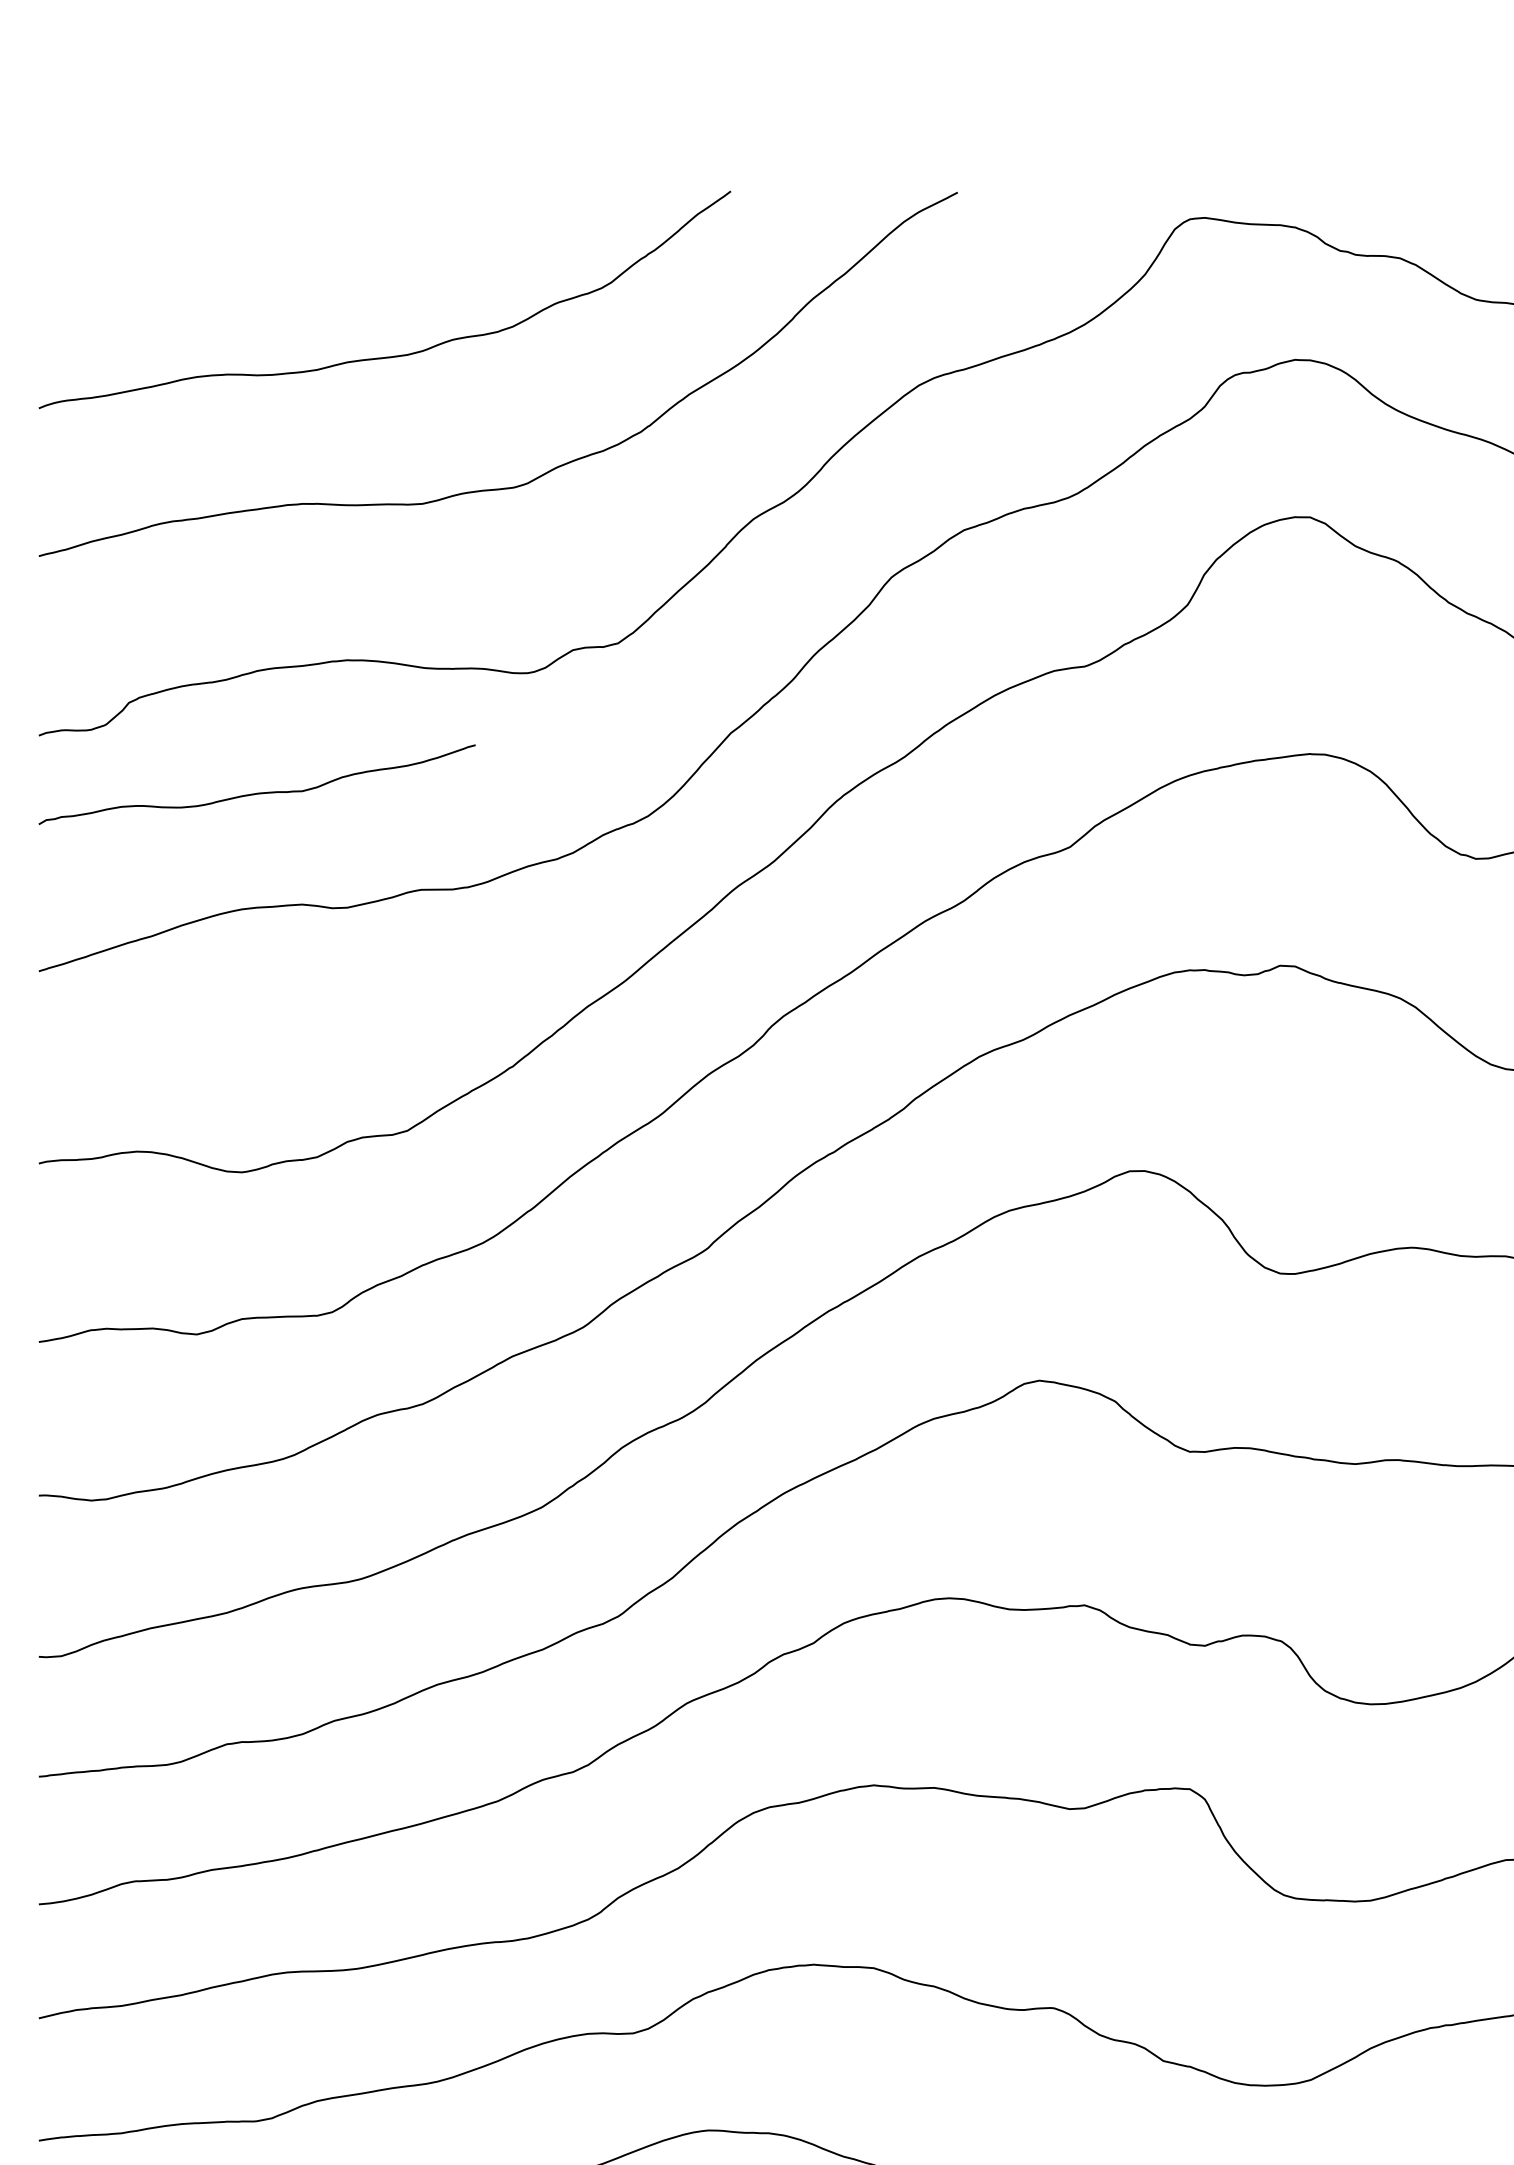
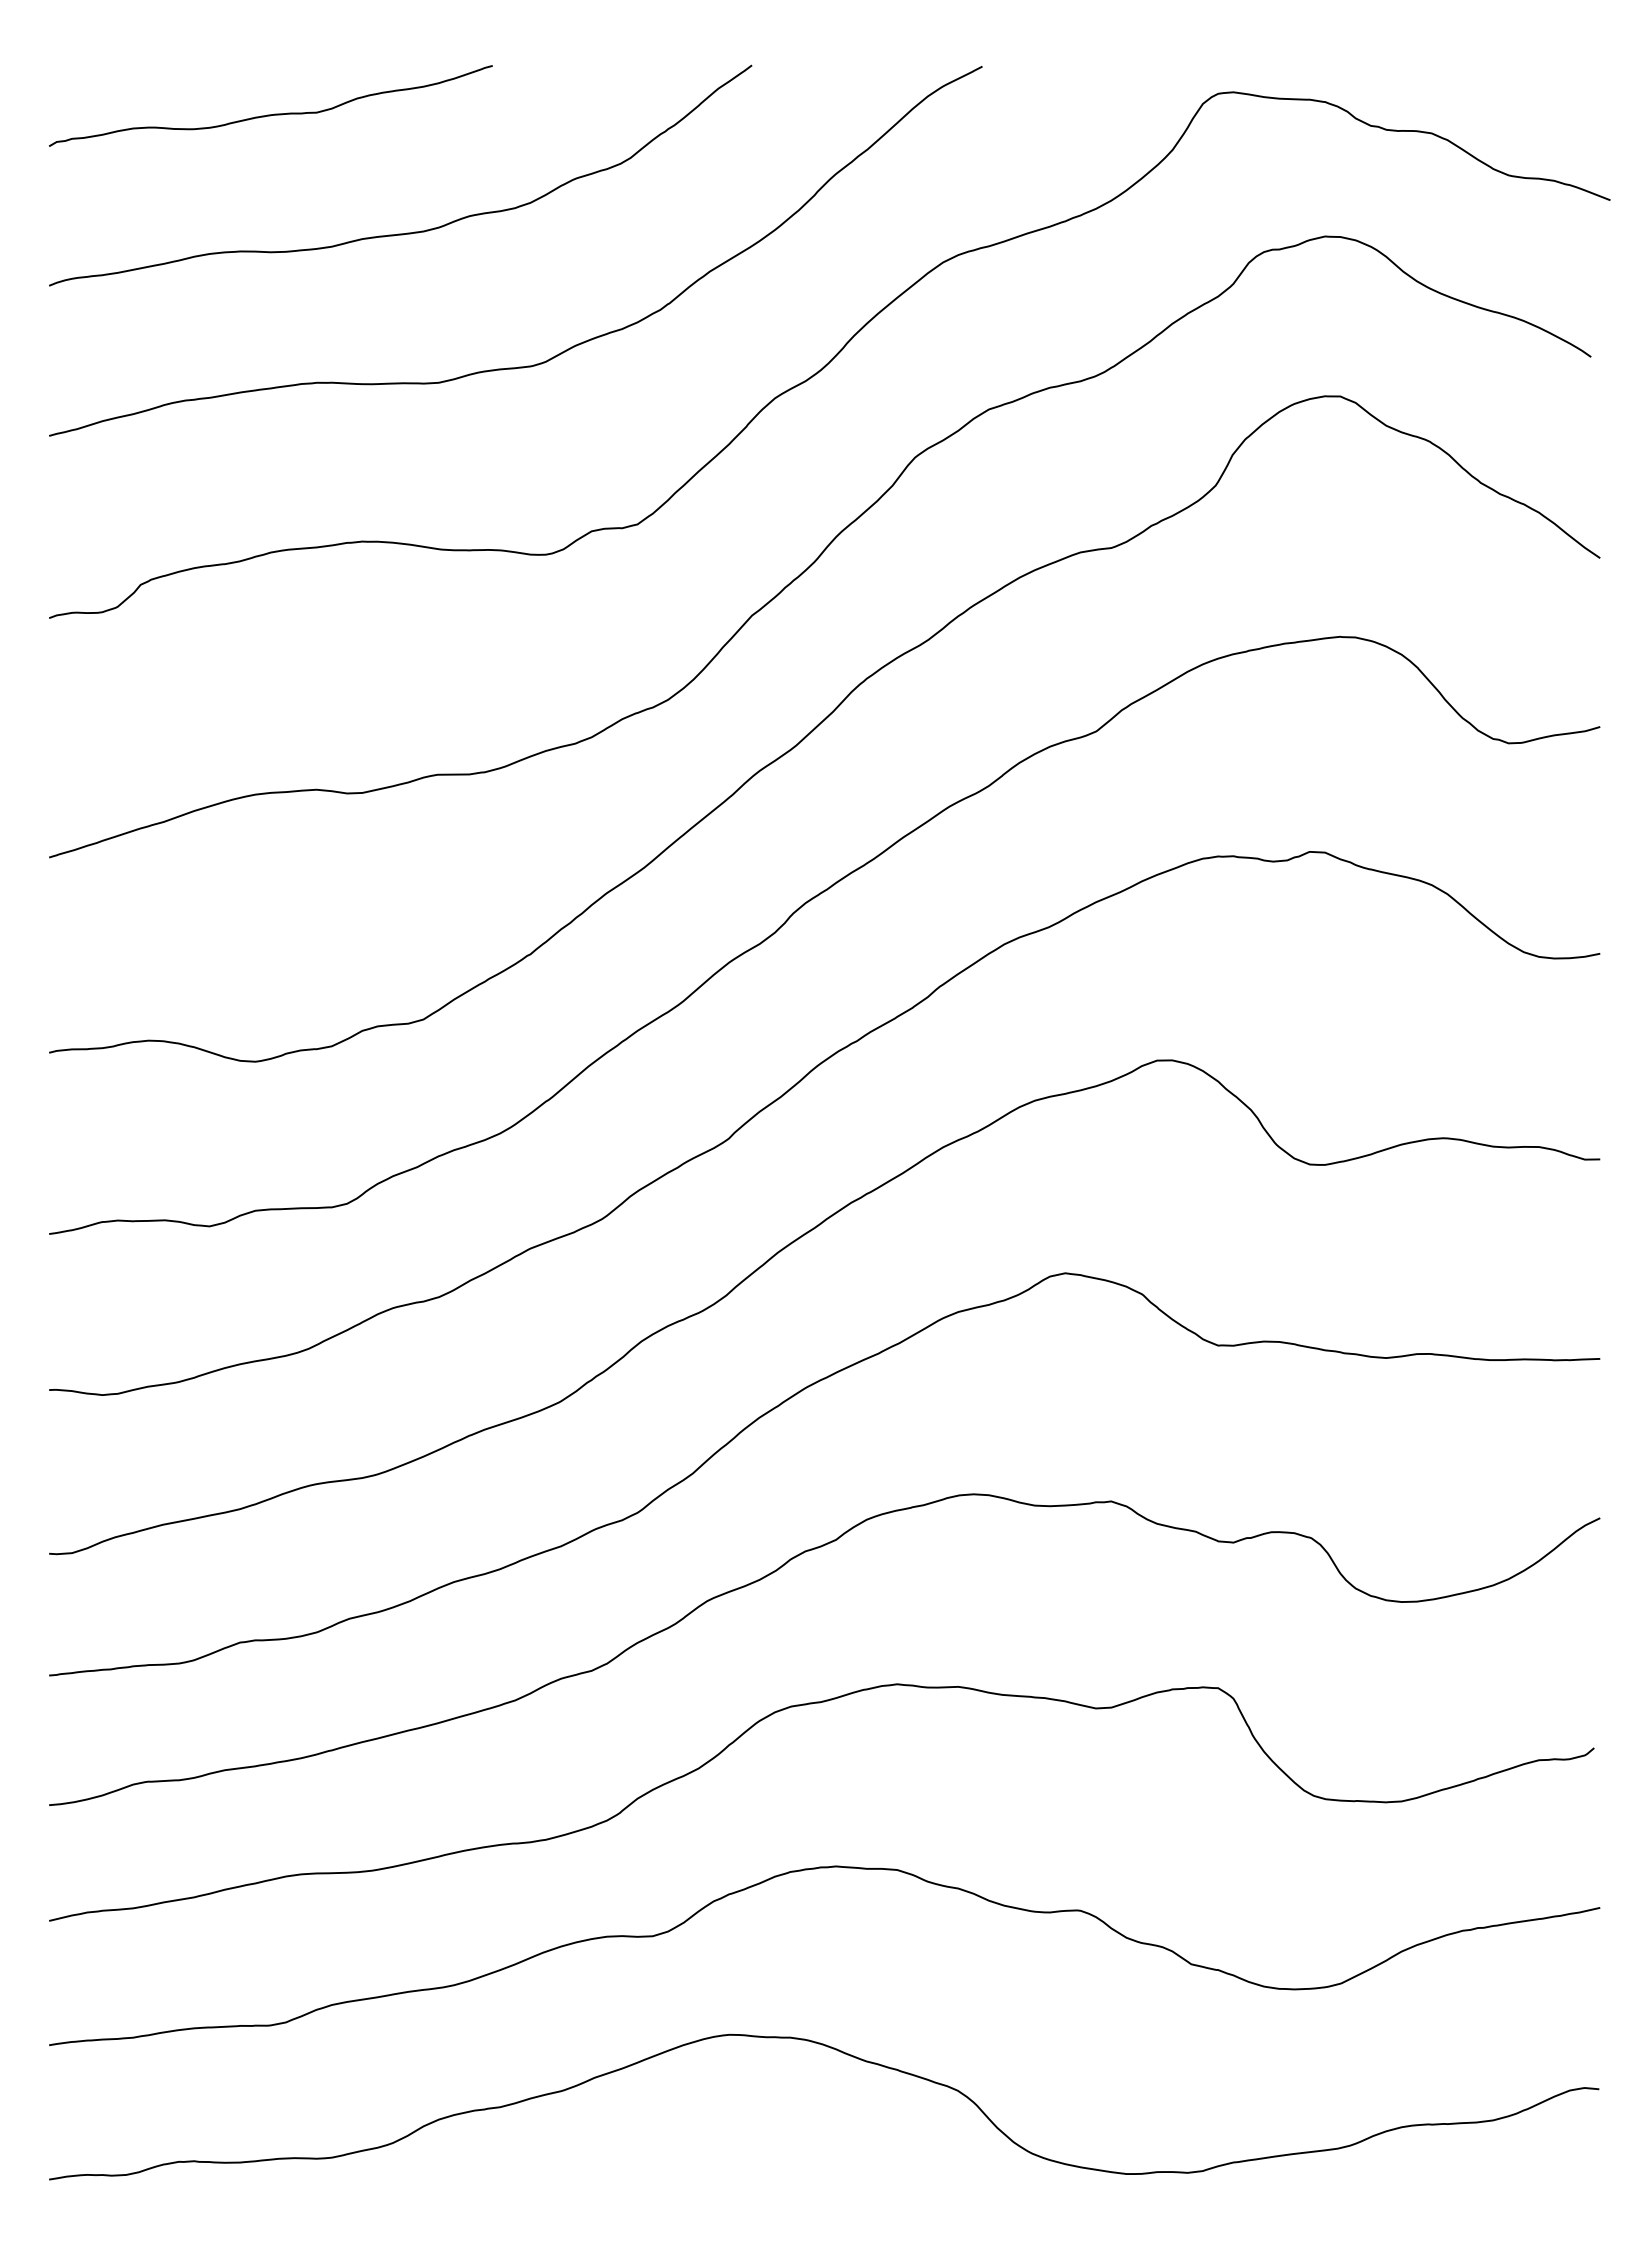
curve: (260, 792) -> (274, 113), moved

